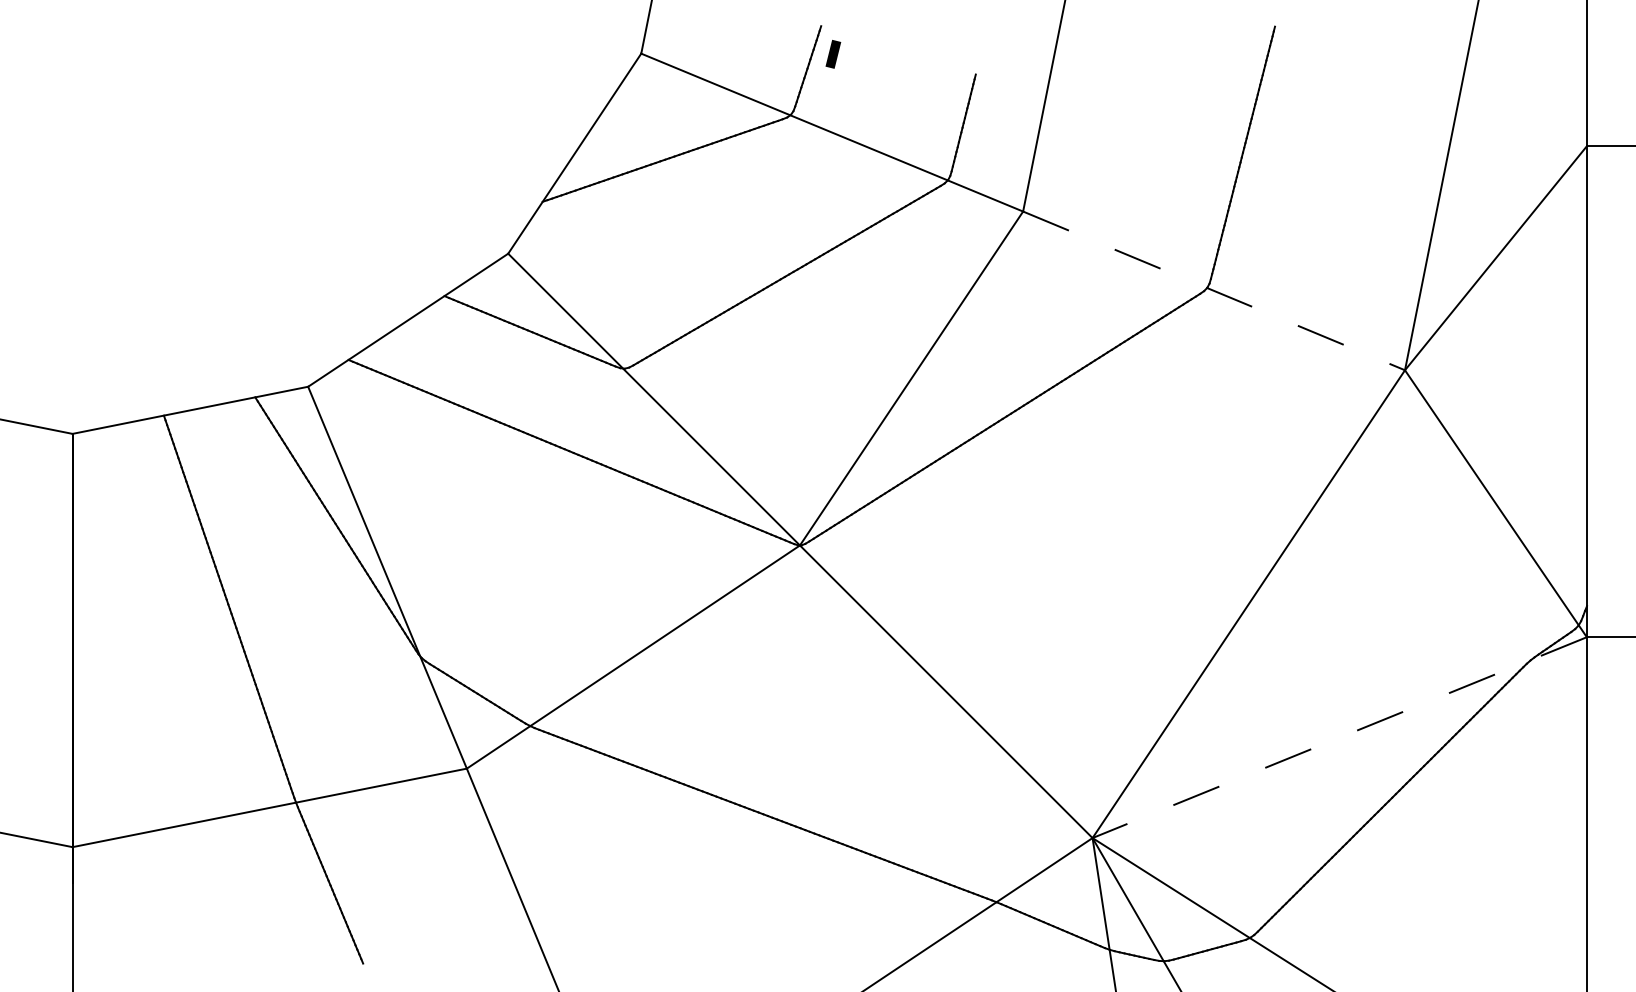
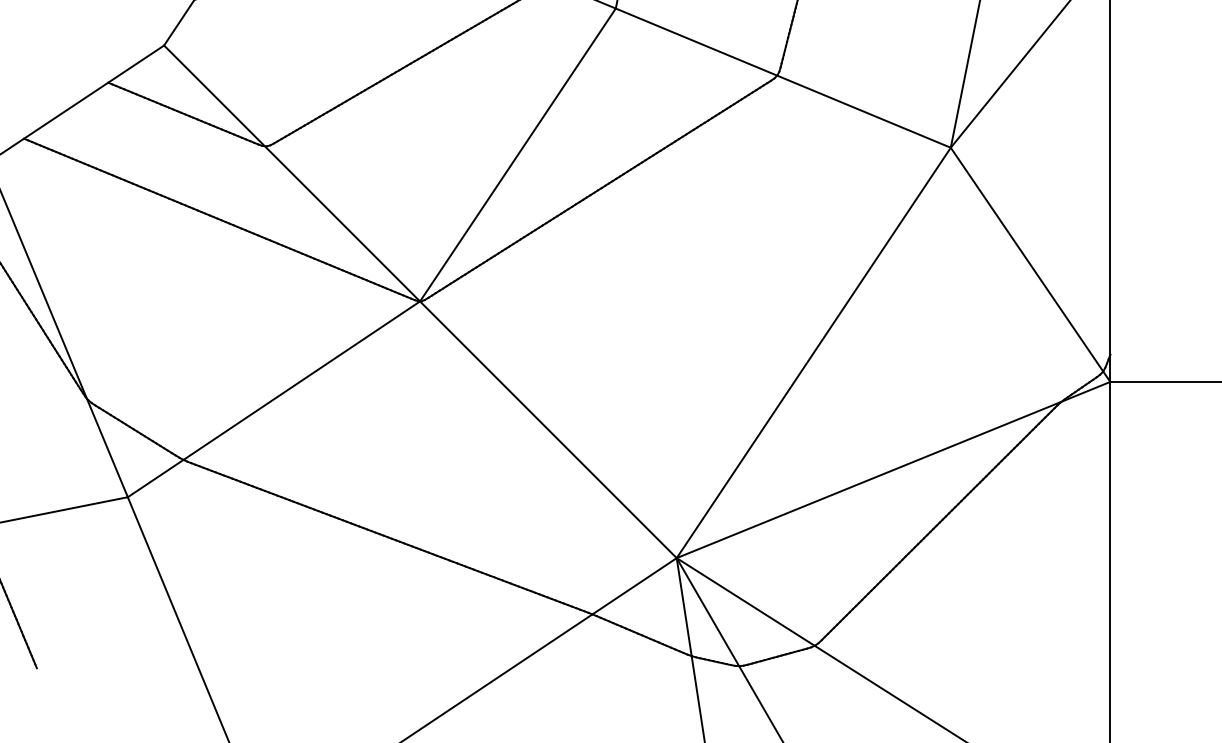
line: (1214, 290) -> (783, 77), dashed -> solid
line: (1339, 737) -> (893, 469), dashed -> solid

